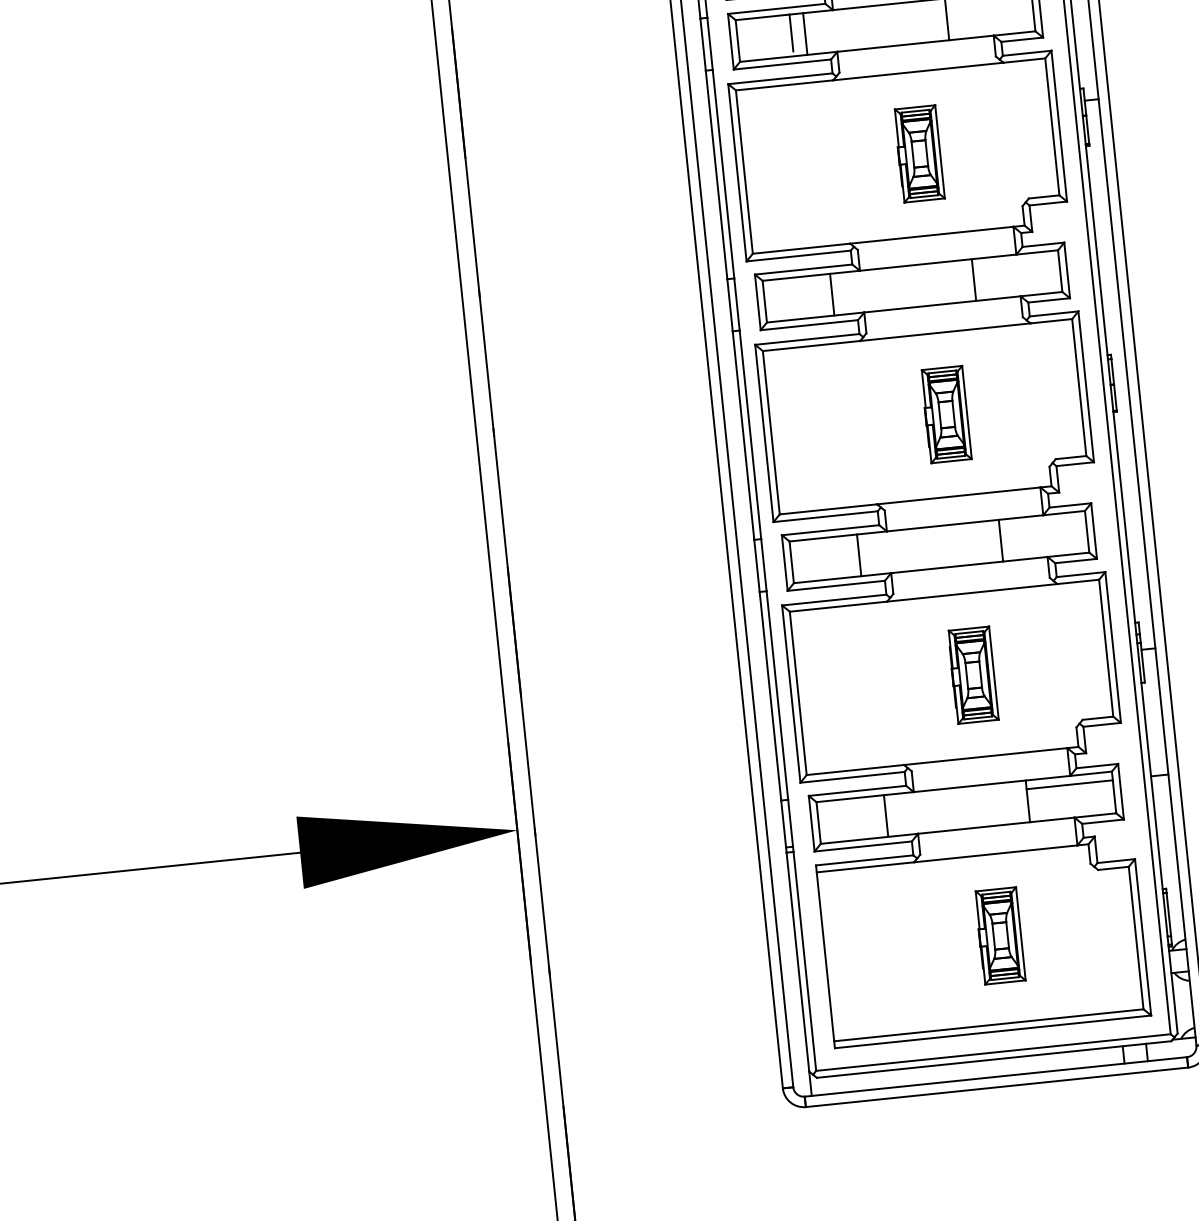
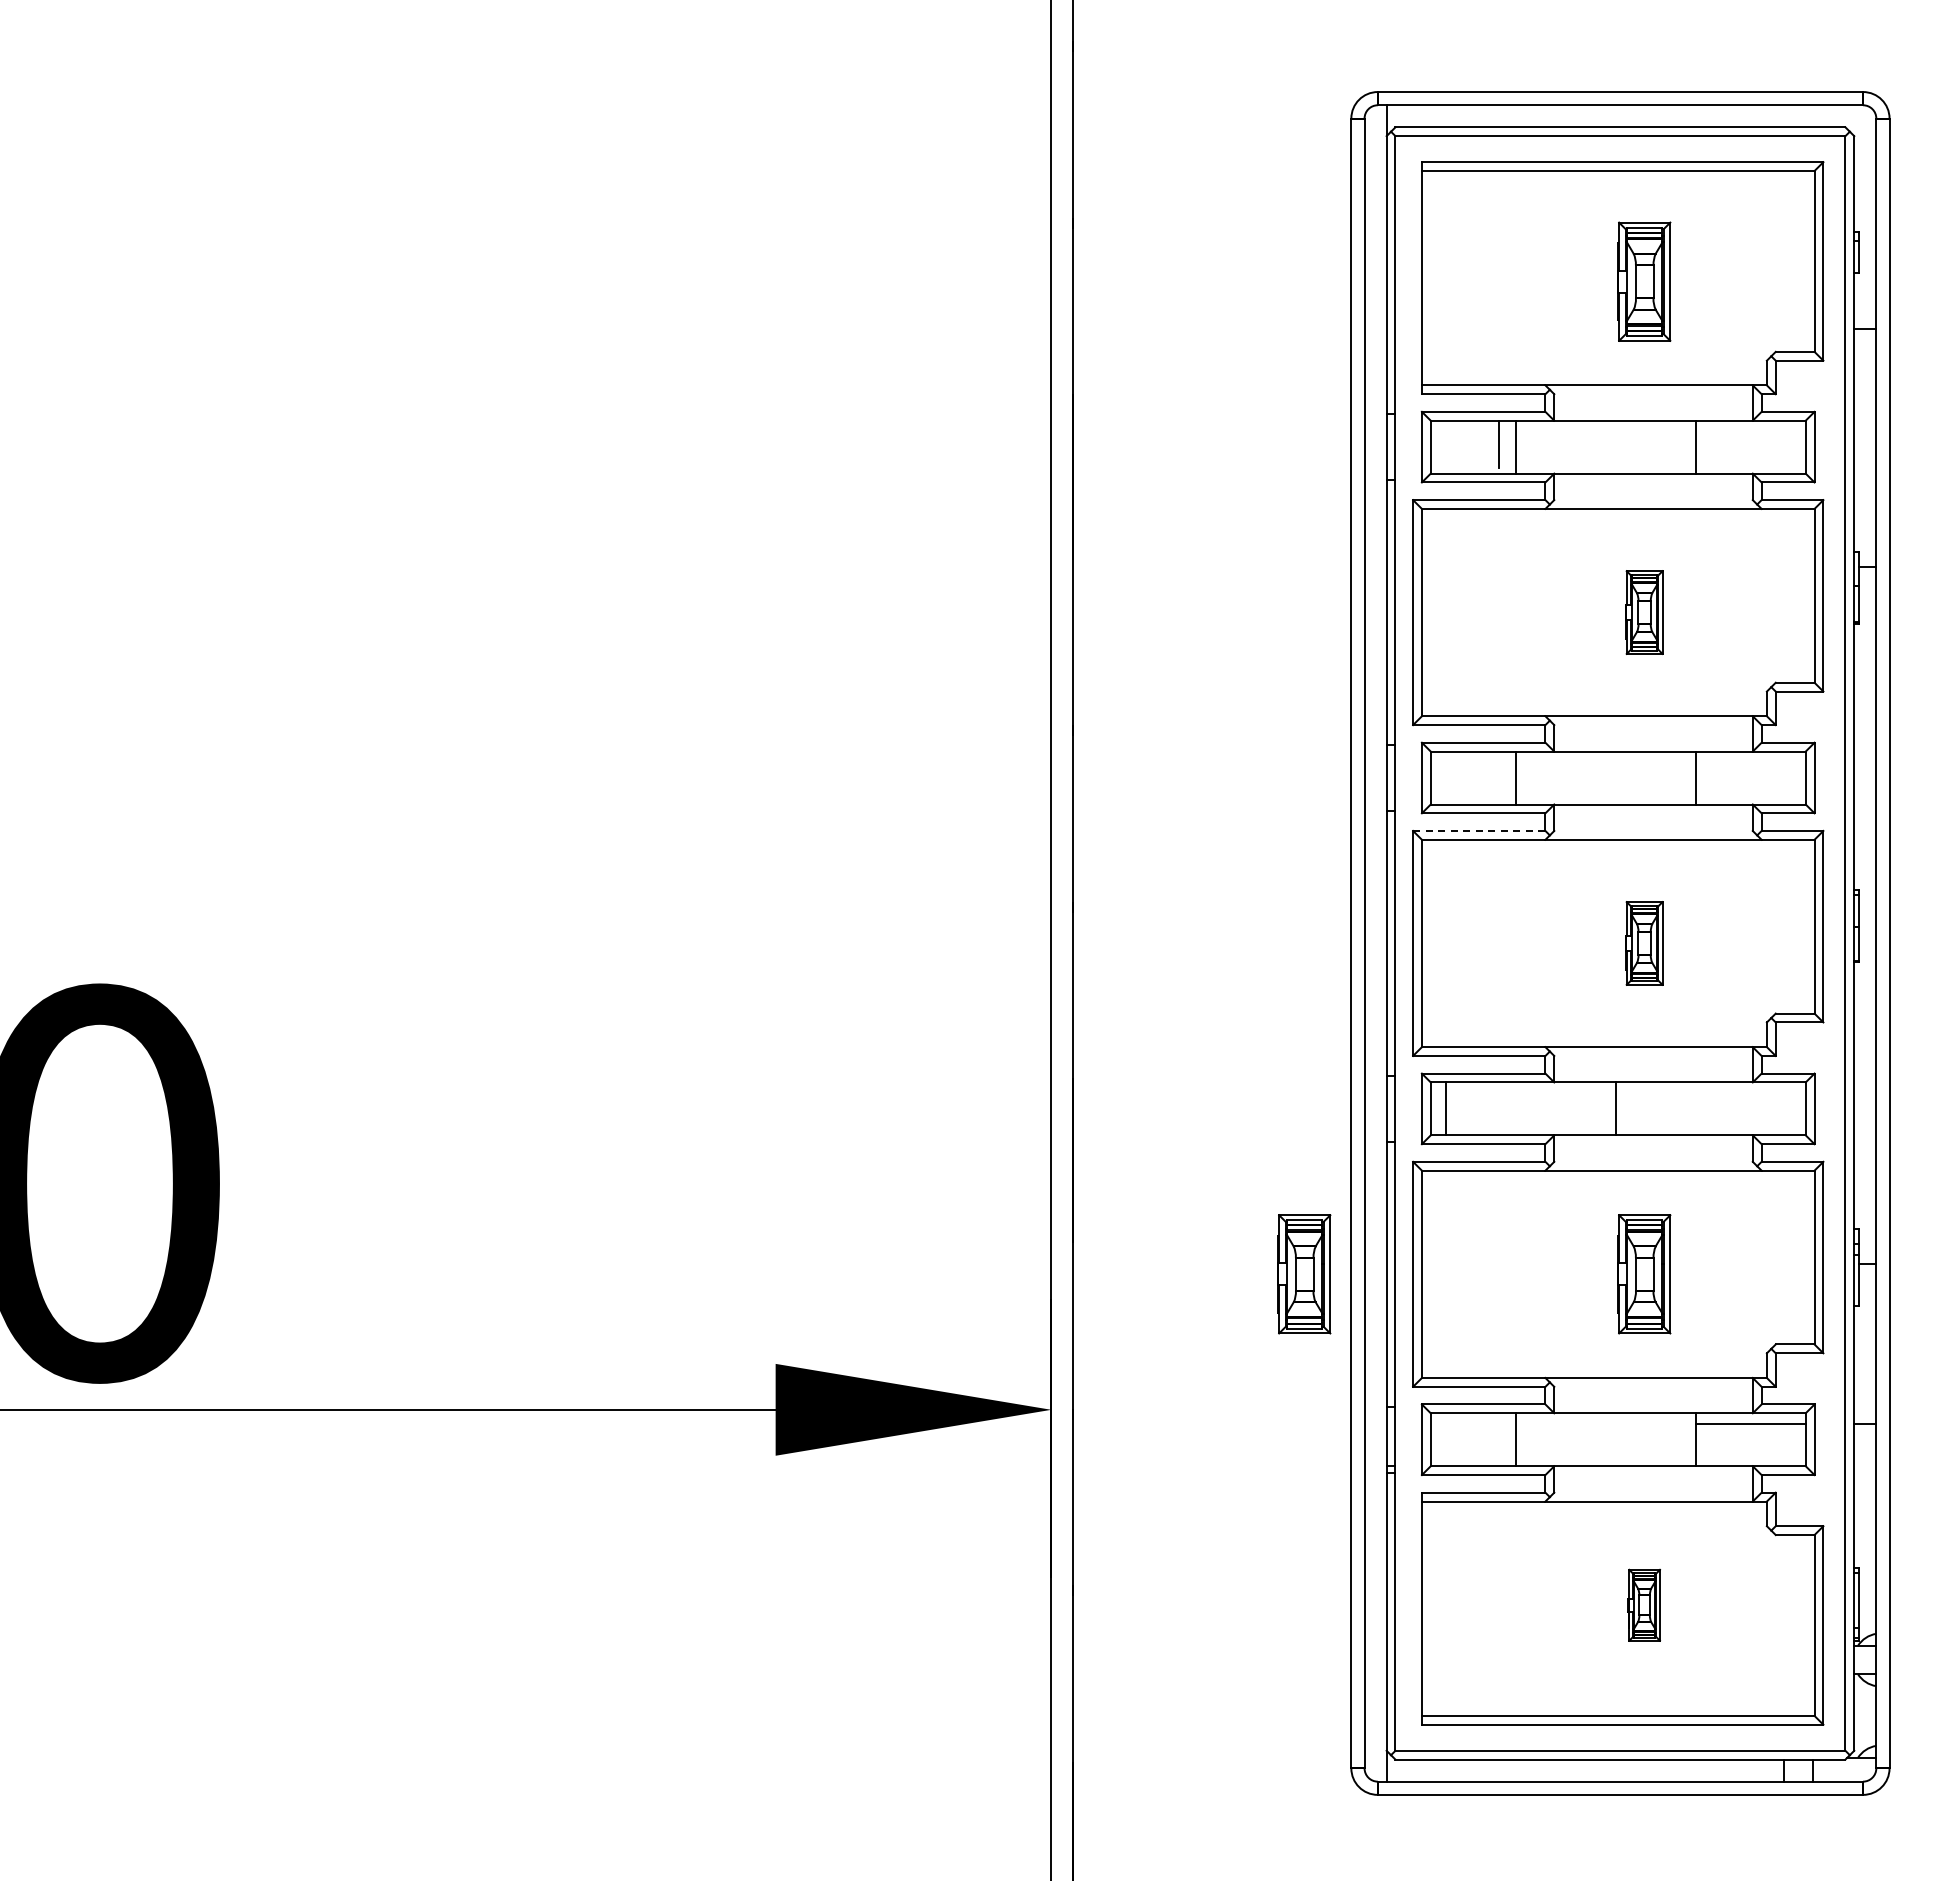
part: (919, 153) -> (1644, 612), size x0.7
line: (807, 339) -> (1479, 830), solid -> dashed
part: (946, 414) -> (1644, 943), size x0.7
line: (1001, 540) -> (1616, 1108), moved
line: (859, 555) -> (1446, 1108), moved
part: (705, 703) -> (1304, 1274), added
part: (1000, 936) -> (1644, 1605), size x0.6

